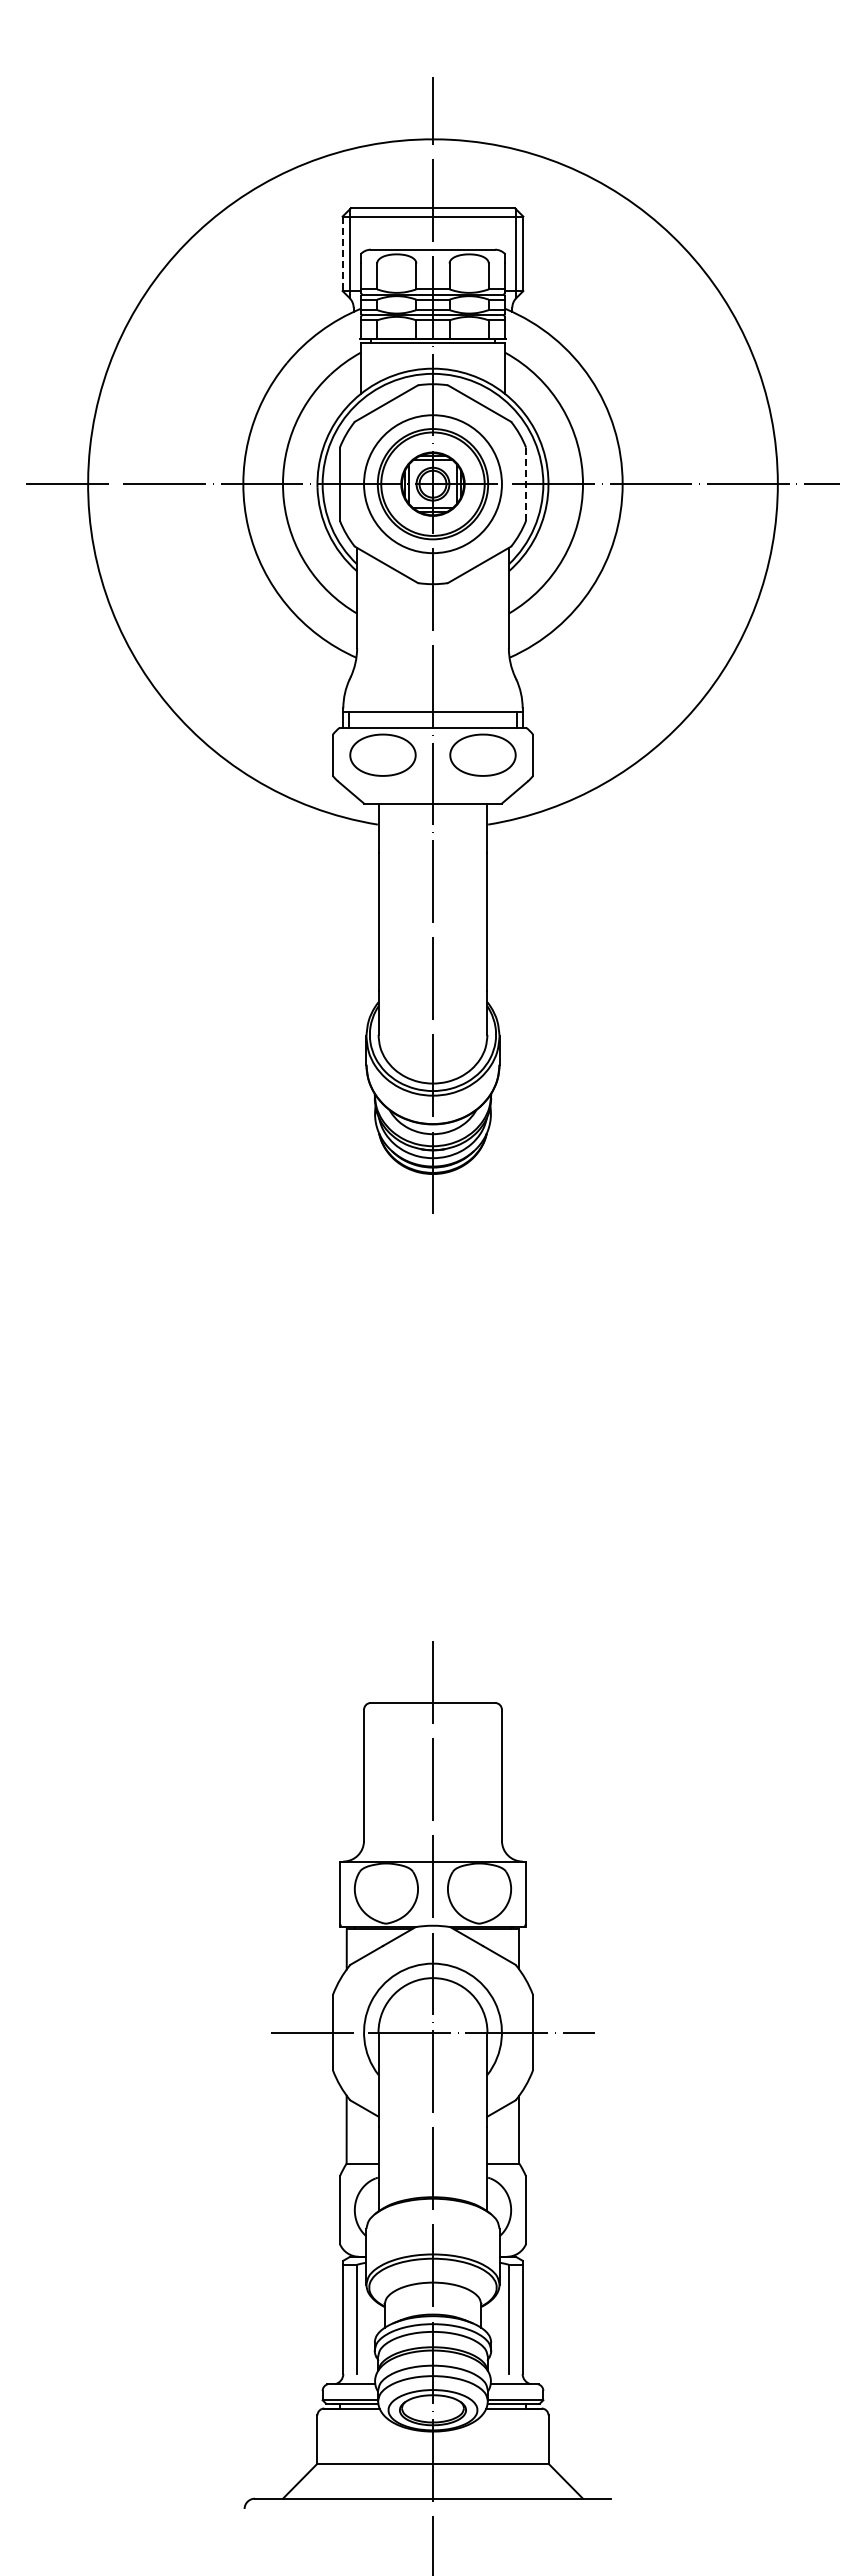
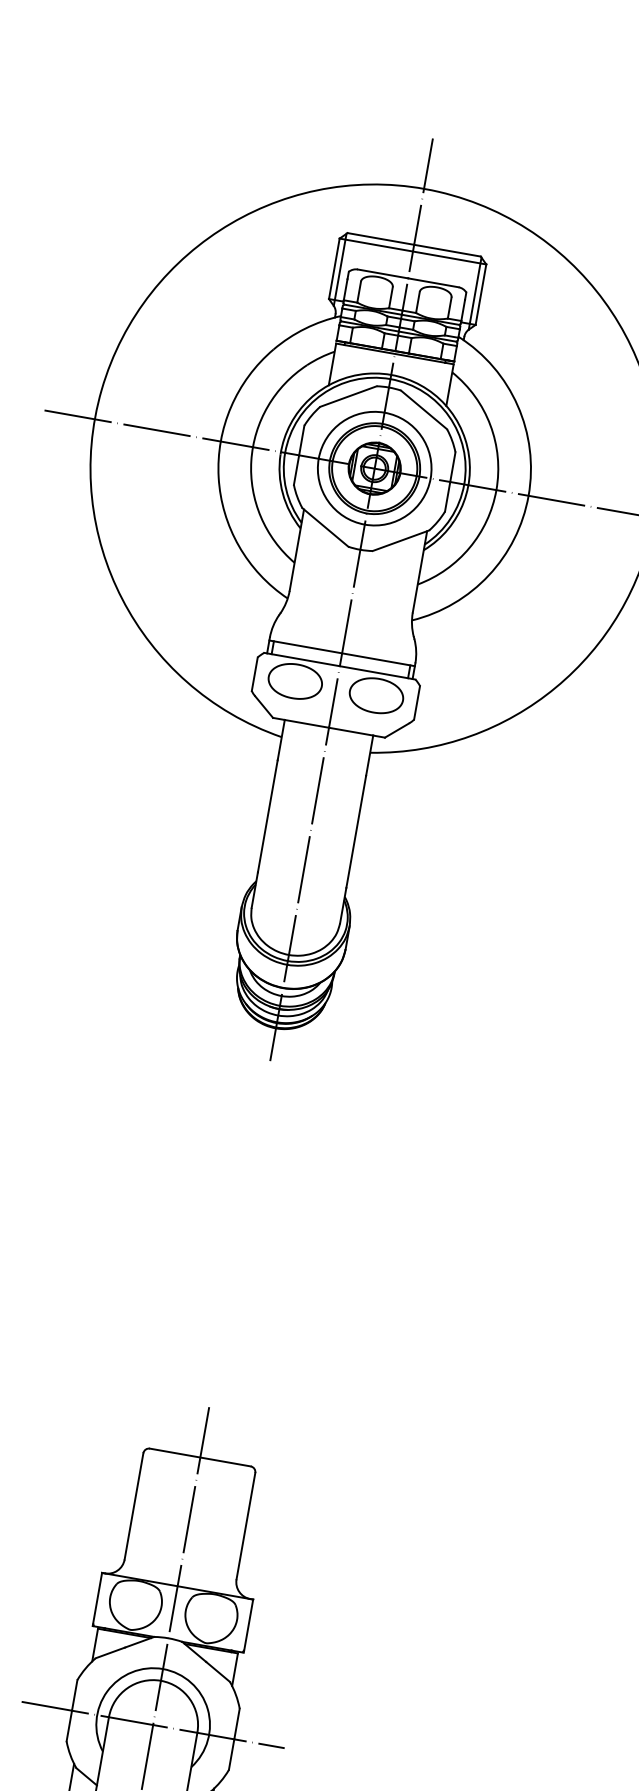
line: (342, 254) -> (334, 269), dashed -> solid
line: (526, 483) -> (450, 481), dashed -> solid

